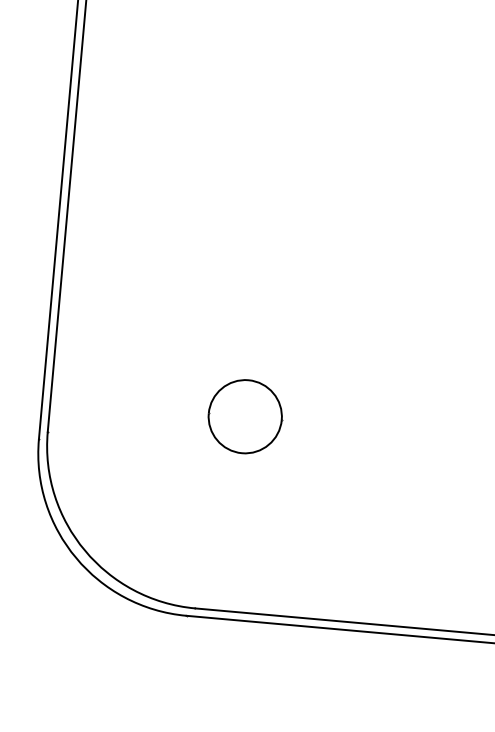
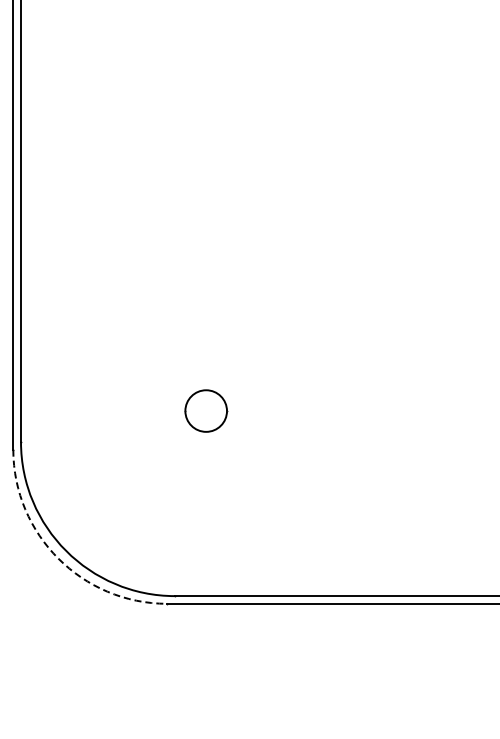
part: (245, 416) -> (206, 410), size x0.6
arc: (76, 557) -> (58, 558), solid -> dashed

